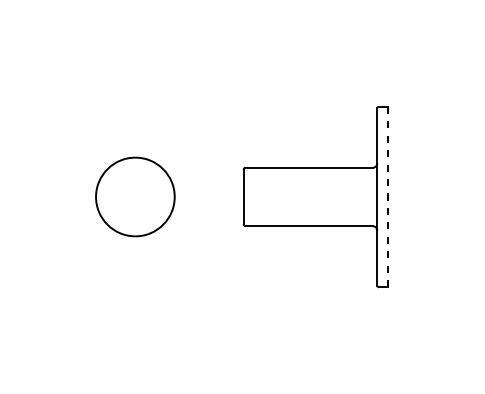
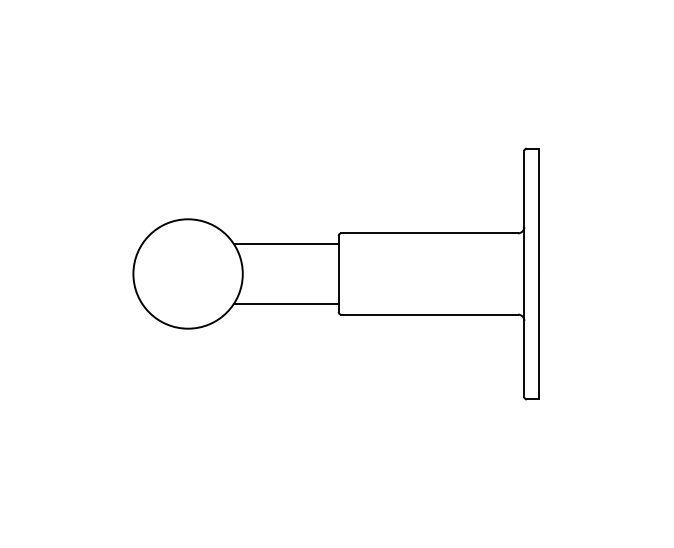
line: (205, 175) -> (285, 244), added
line: (388, 197) -> (539, 274), dashed -> solid
line: (205, 218) -> (285, 303), added

